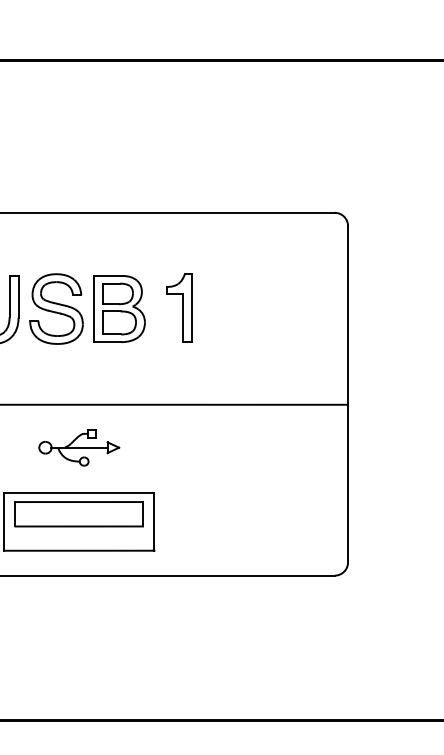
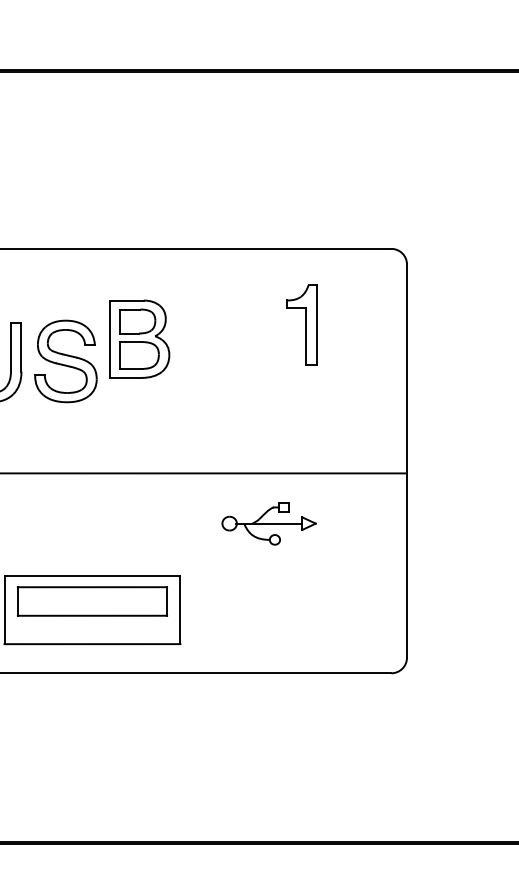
part: (179, 307) -> (302, 324), moved
part: (119, 308) -> (139, 338), moved
part: (79, 447) -> (269, 523), moved

